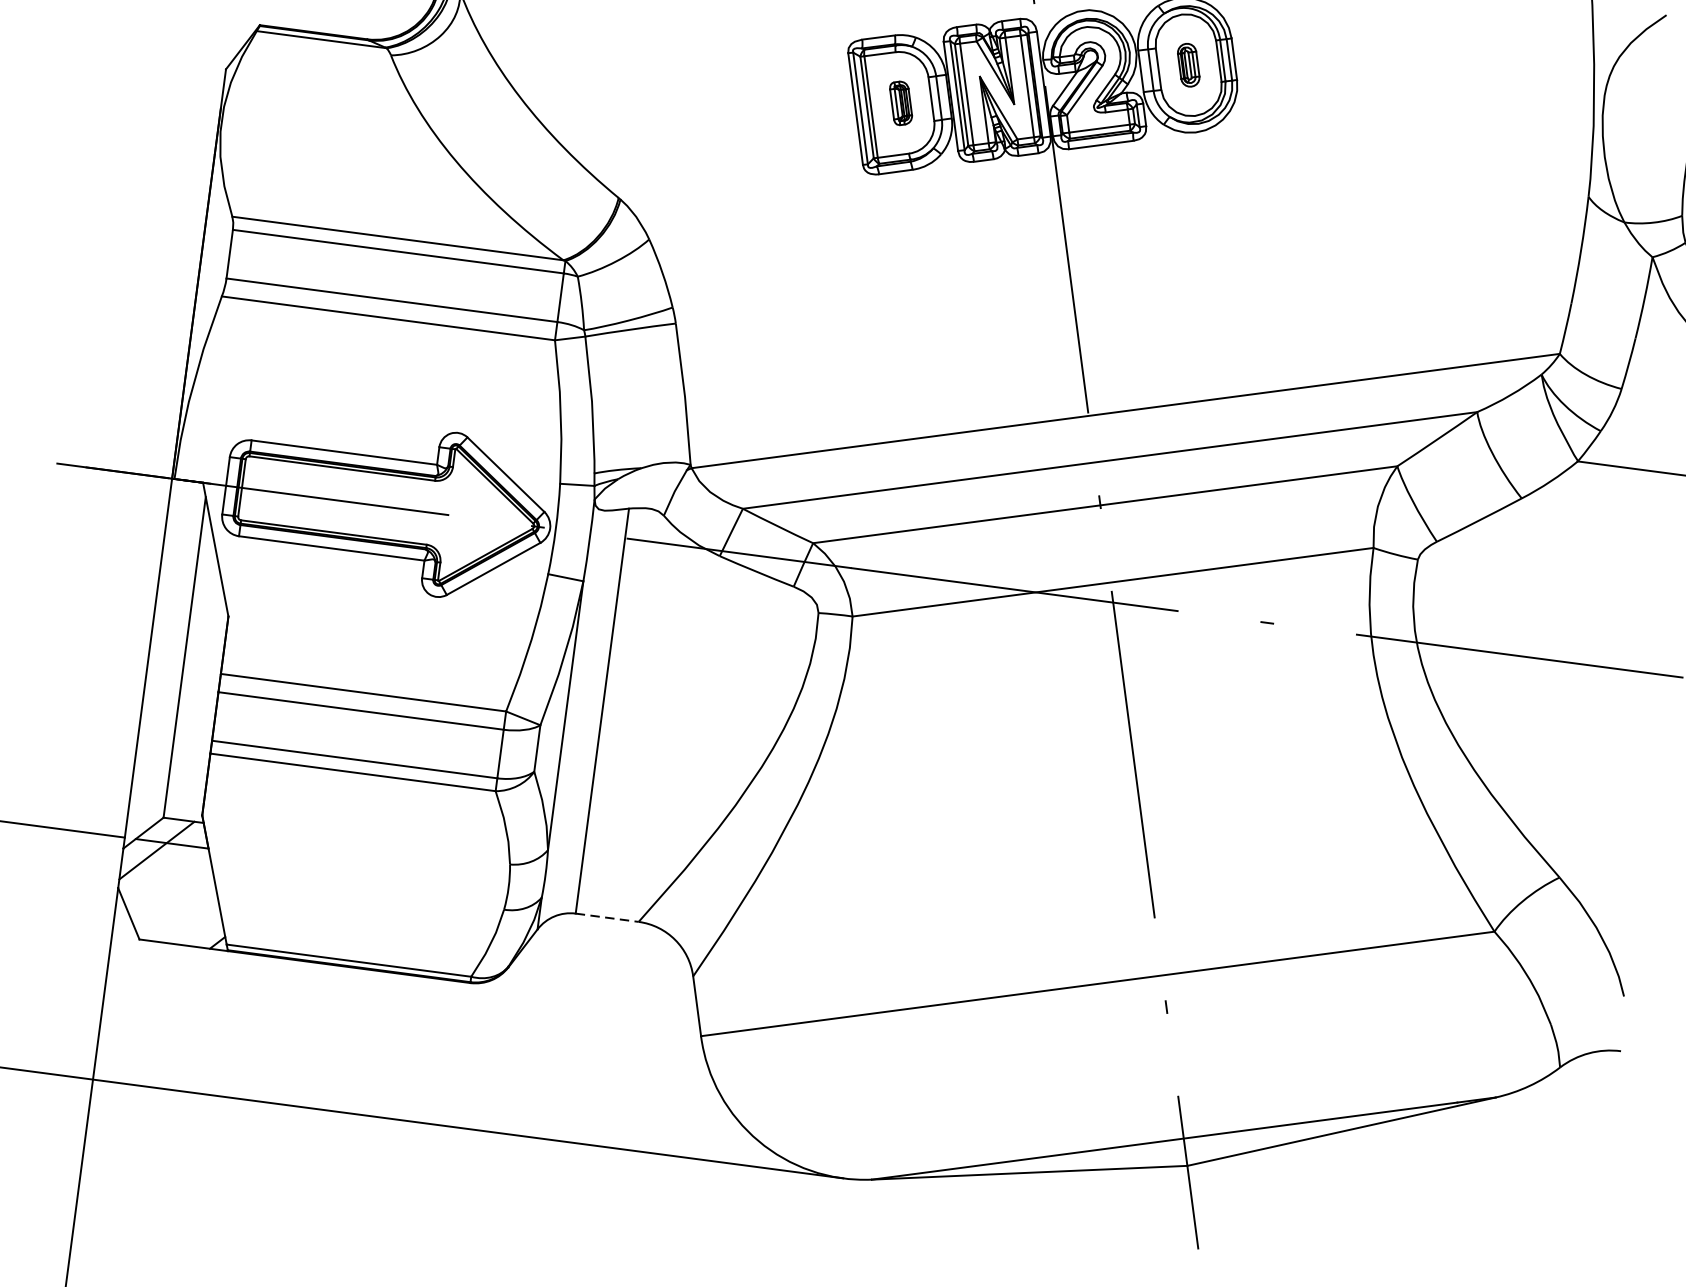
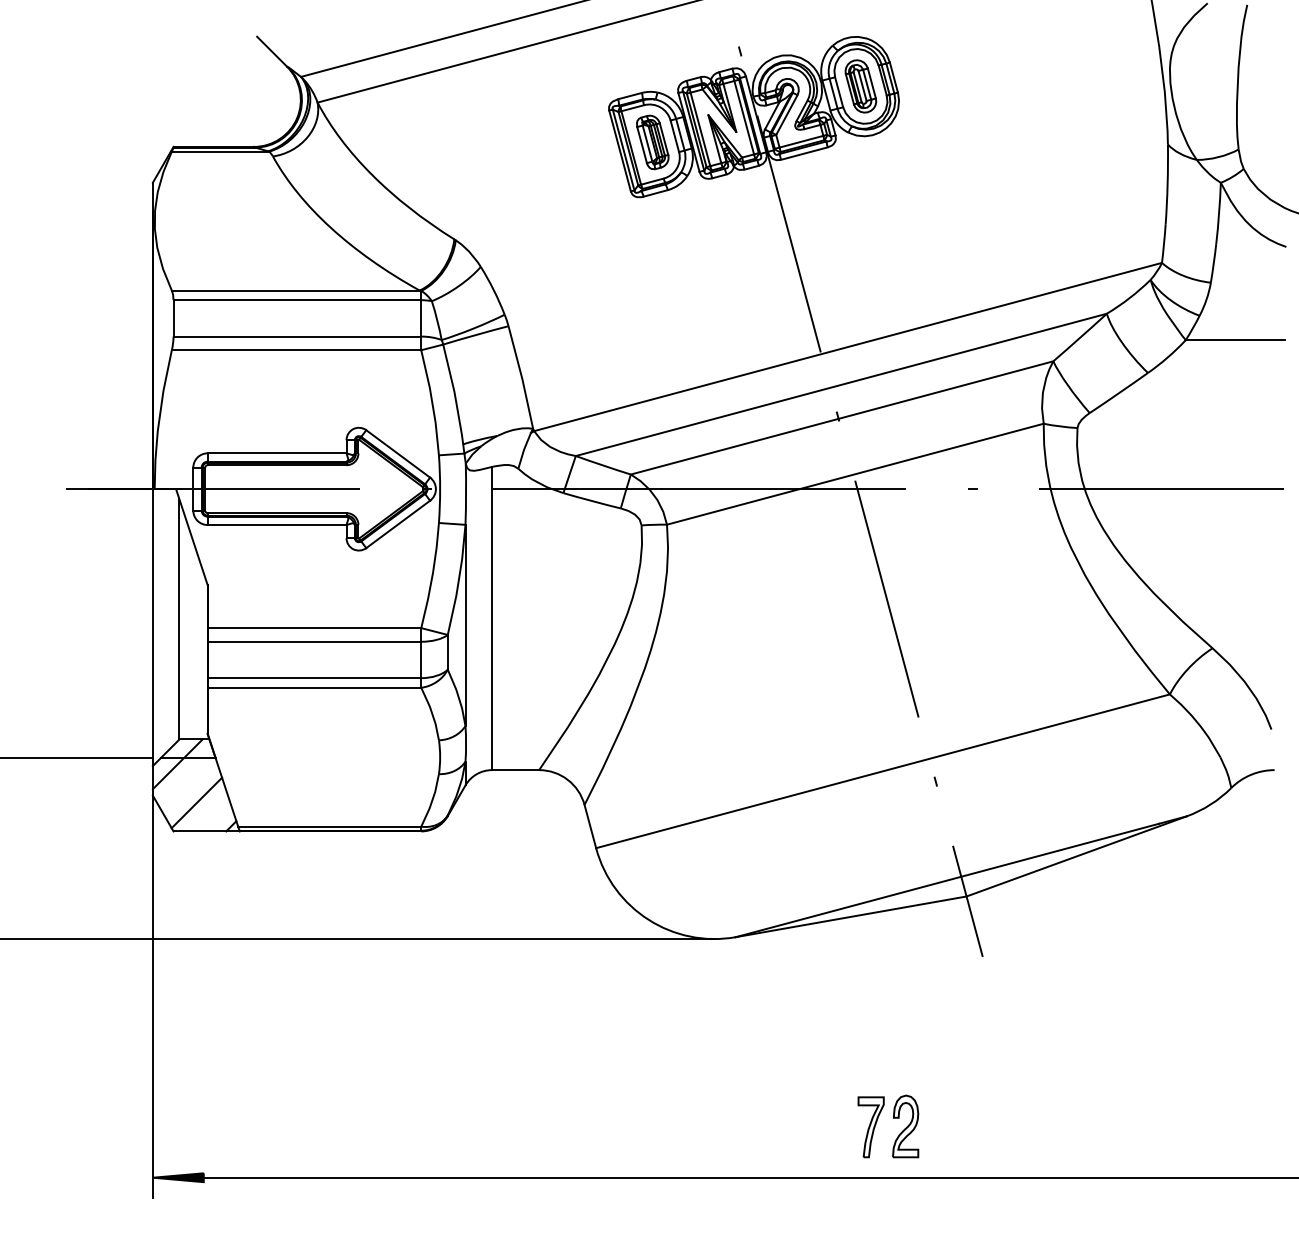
part: (1188, 65) -> (860, 86), size x1.67
part: (900, 103) -> (652, 142), size x1.67
line: (175, 904) -> (196, 802), added
line: (606, 918) -> (515, 770), dashed -> solid

